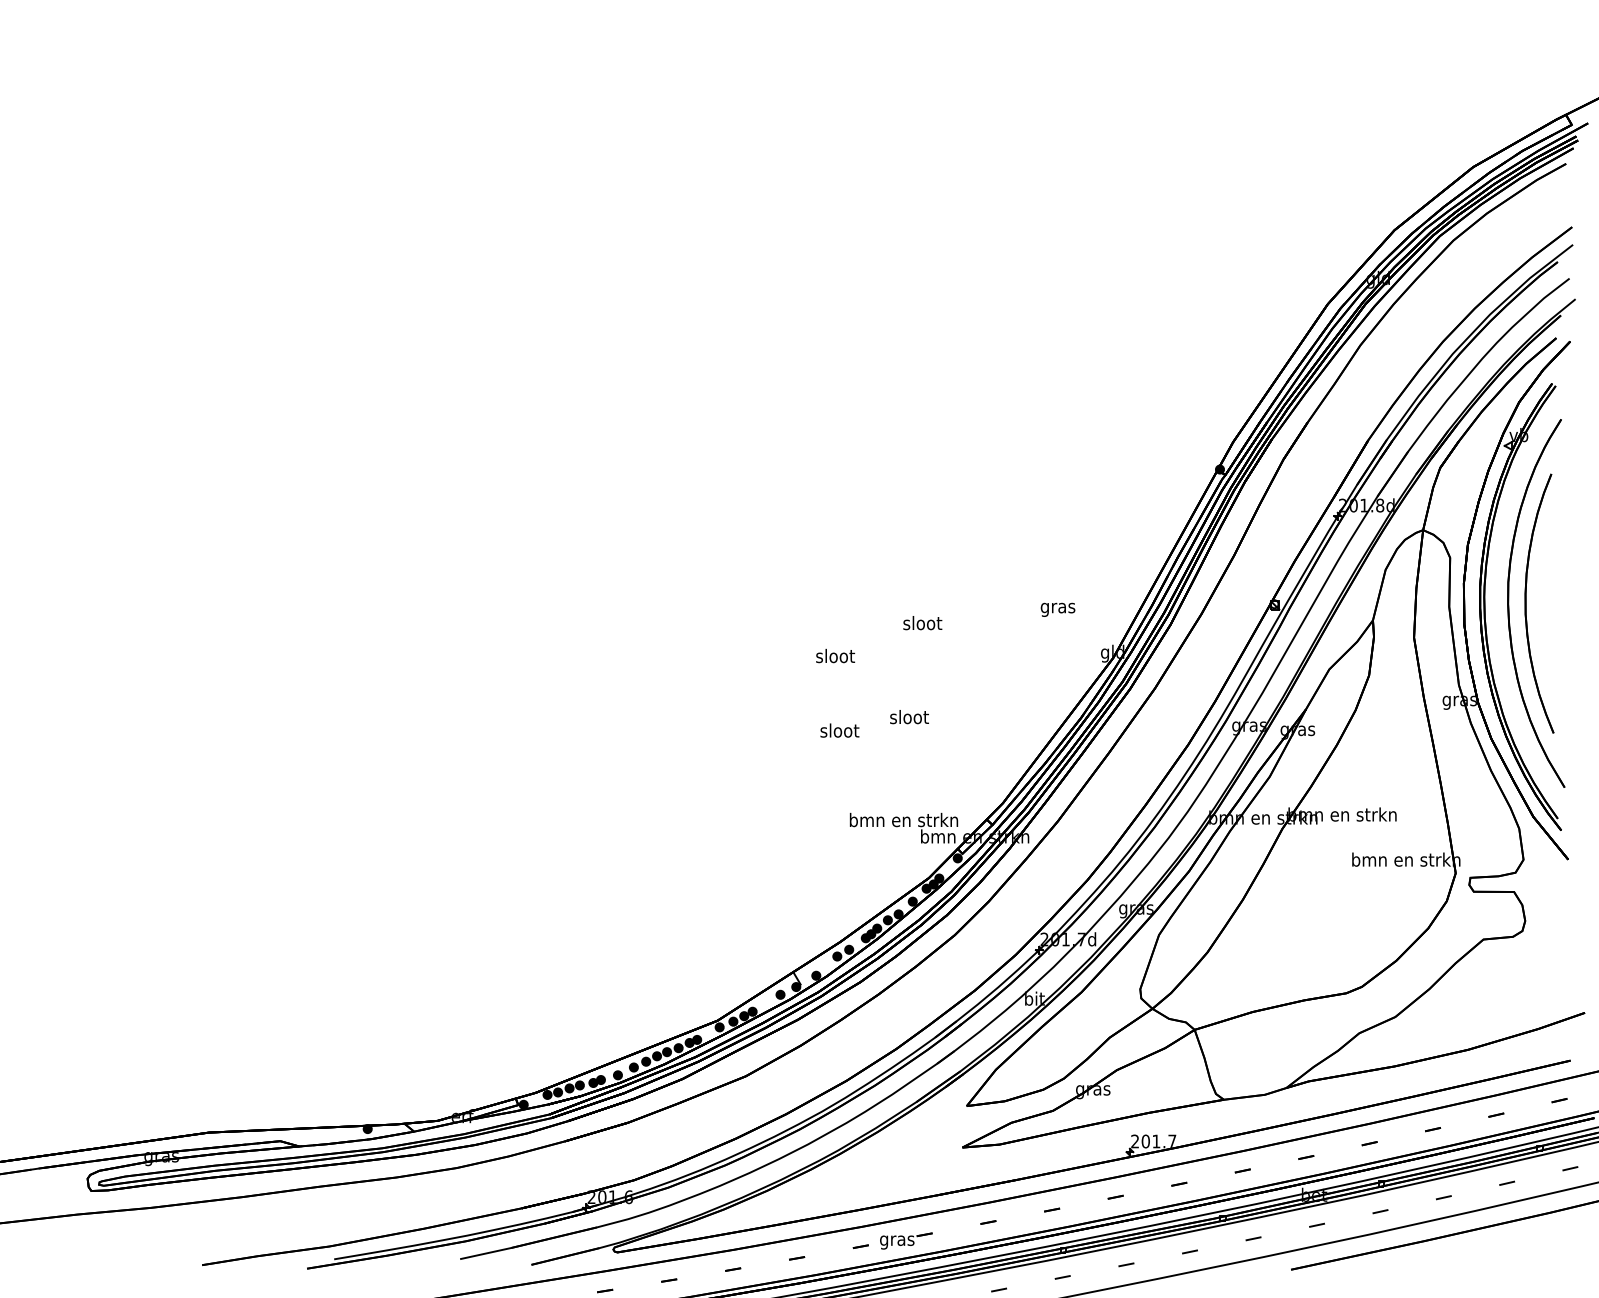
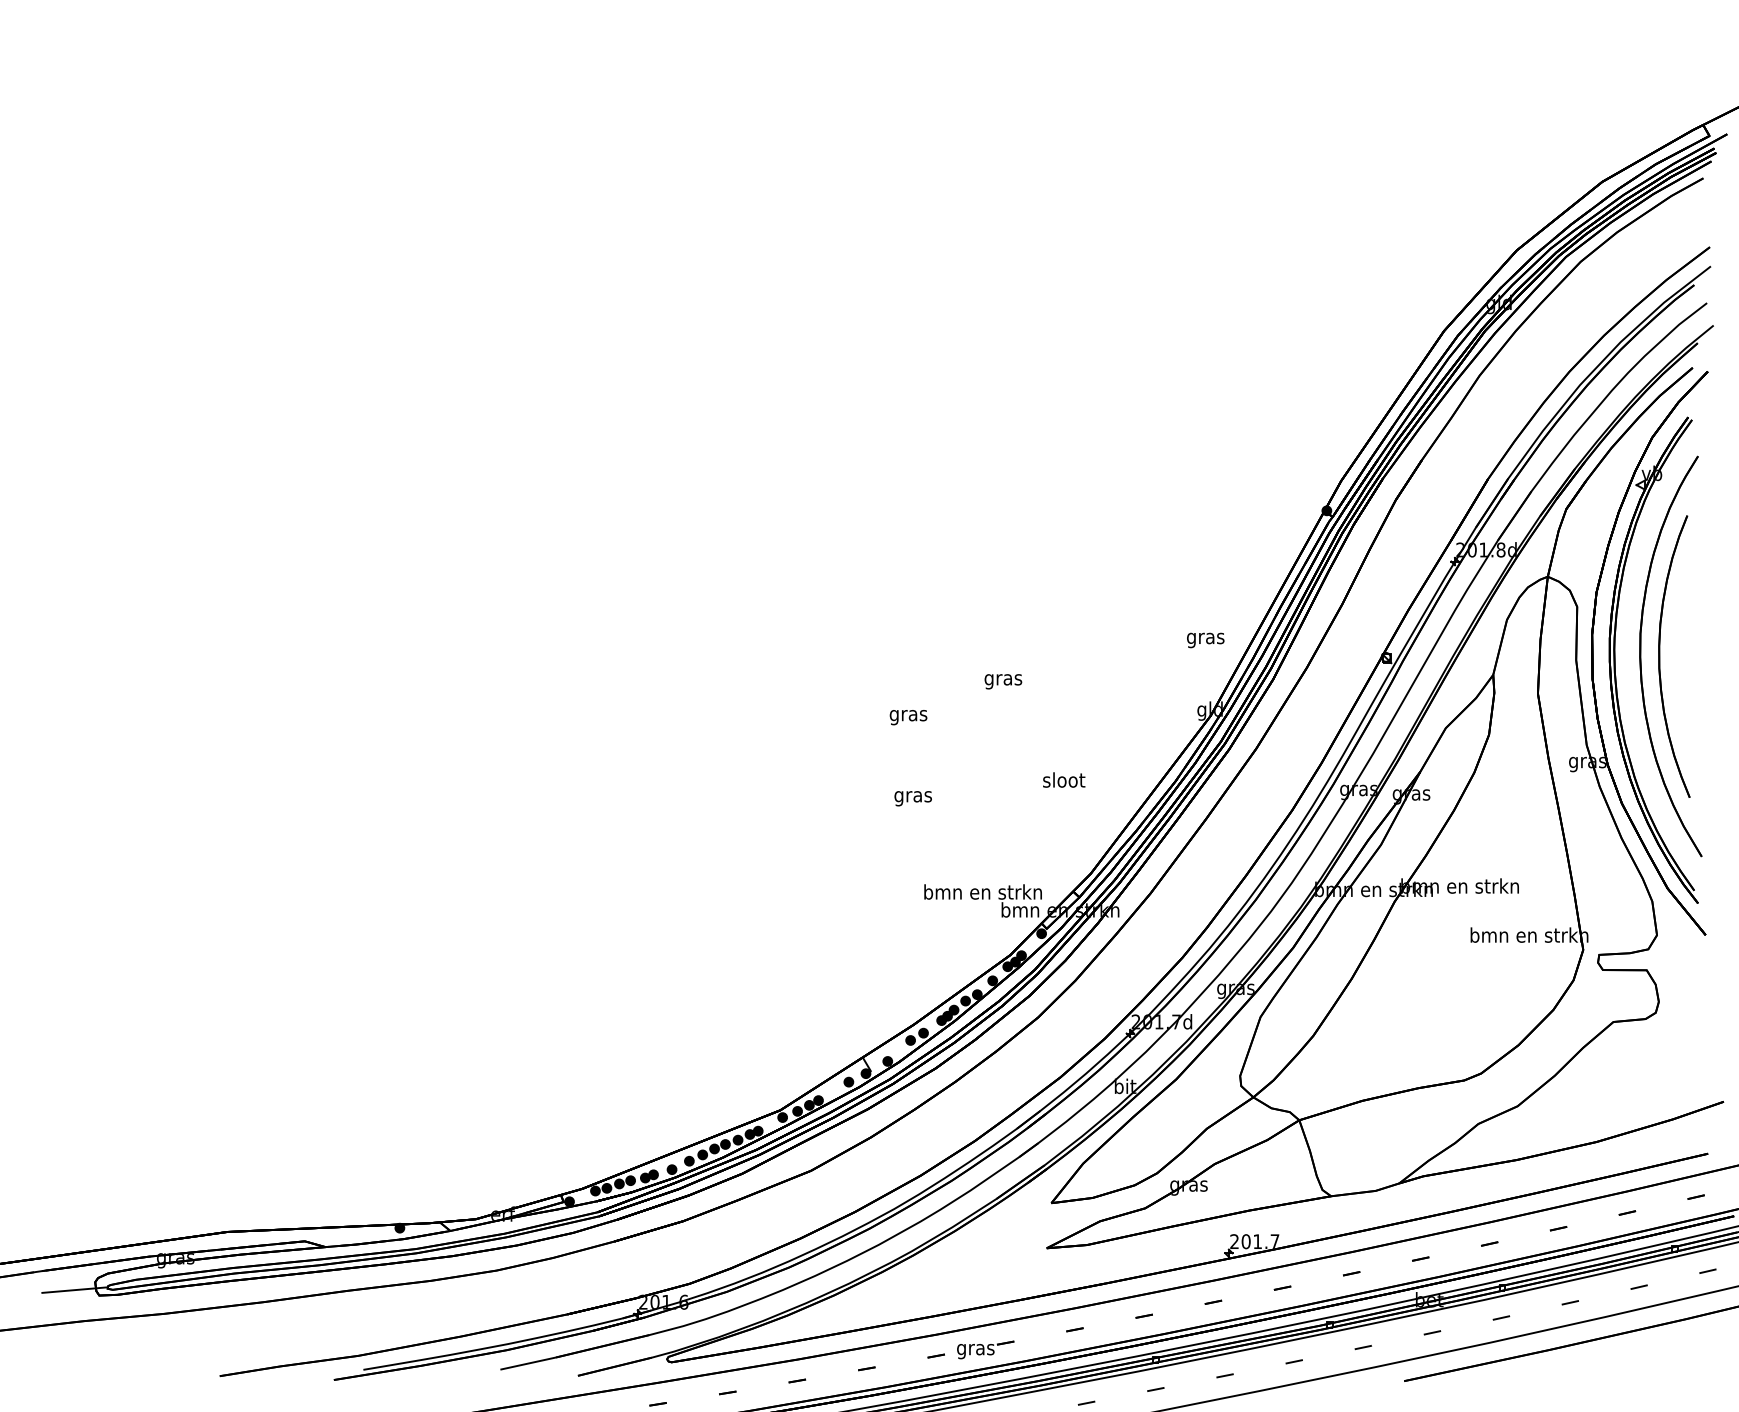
text: (1057, 609) -> (1205, 640), moved
text: (922, 624) -> (1003, 679), sloot -> gras
text: (835, 657) -> (908, 715), sloot -> gras
text: (909, 716) -> (1064, 779), moved
text: (839, 732) -> (913, 796), sloot -> gras
line: (68, 1185) -> (74, 1289), added

